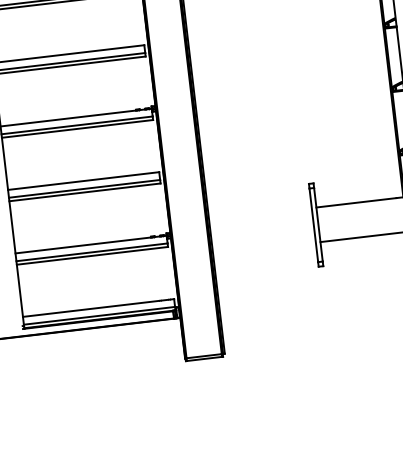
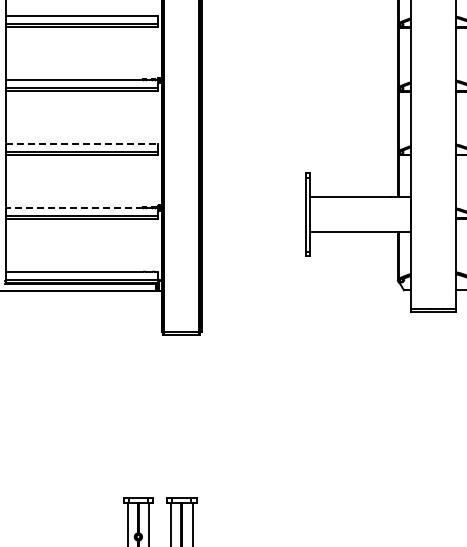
line: (83, 180) -> (82, 143), solid -> dashed
line: (82, 245) -> (73, 207), solid -> dashed

